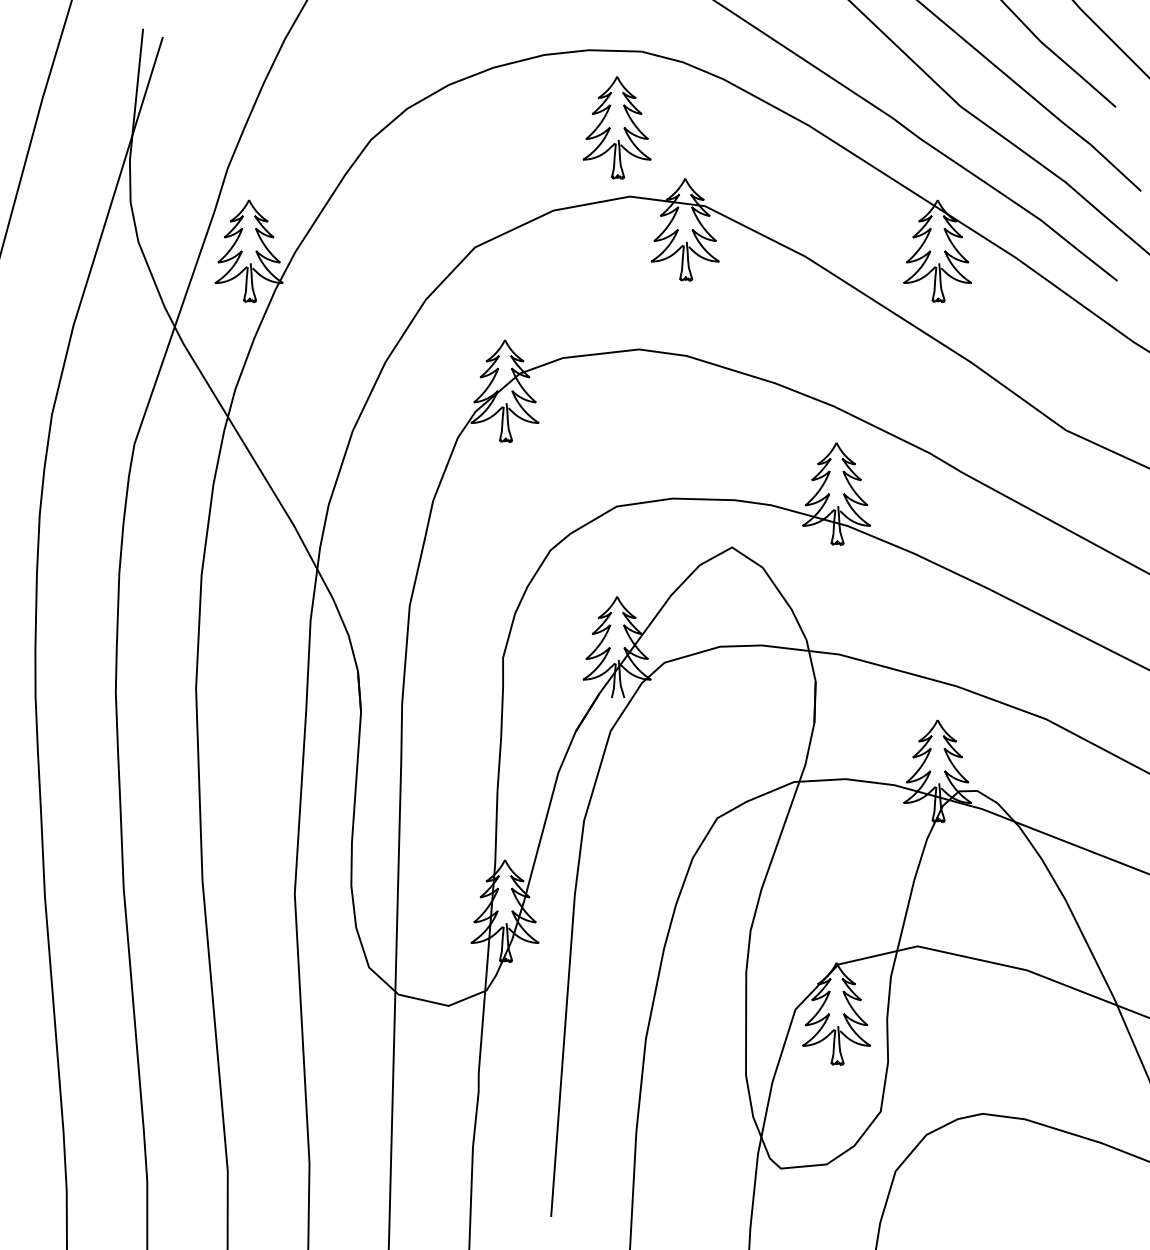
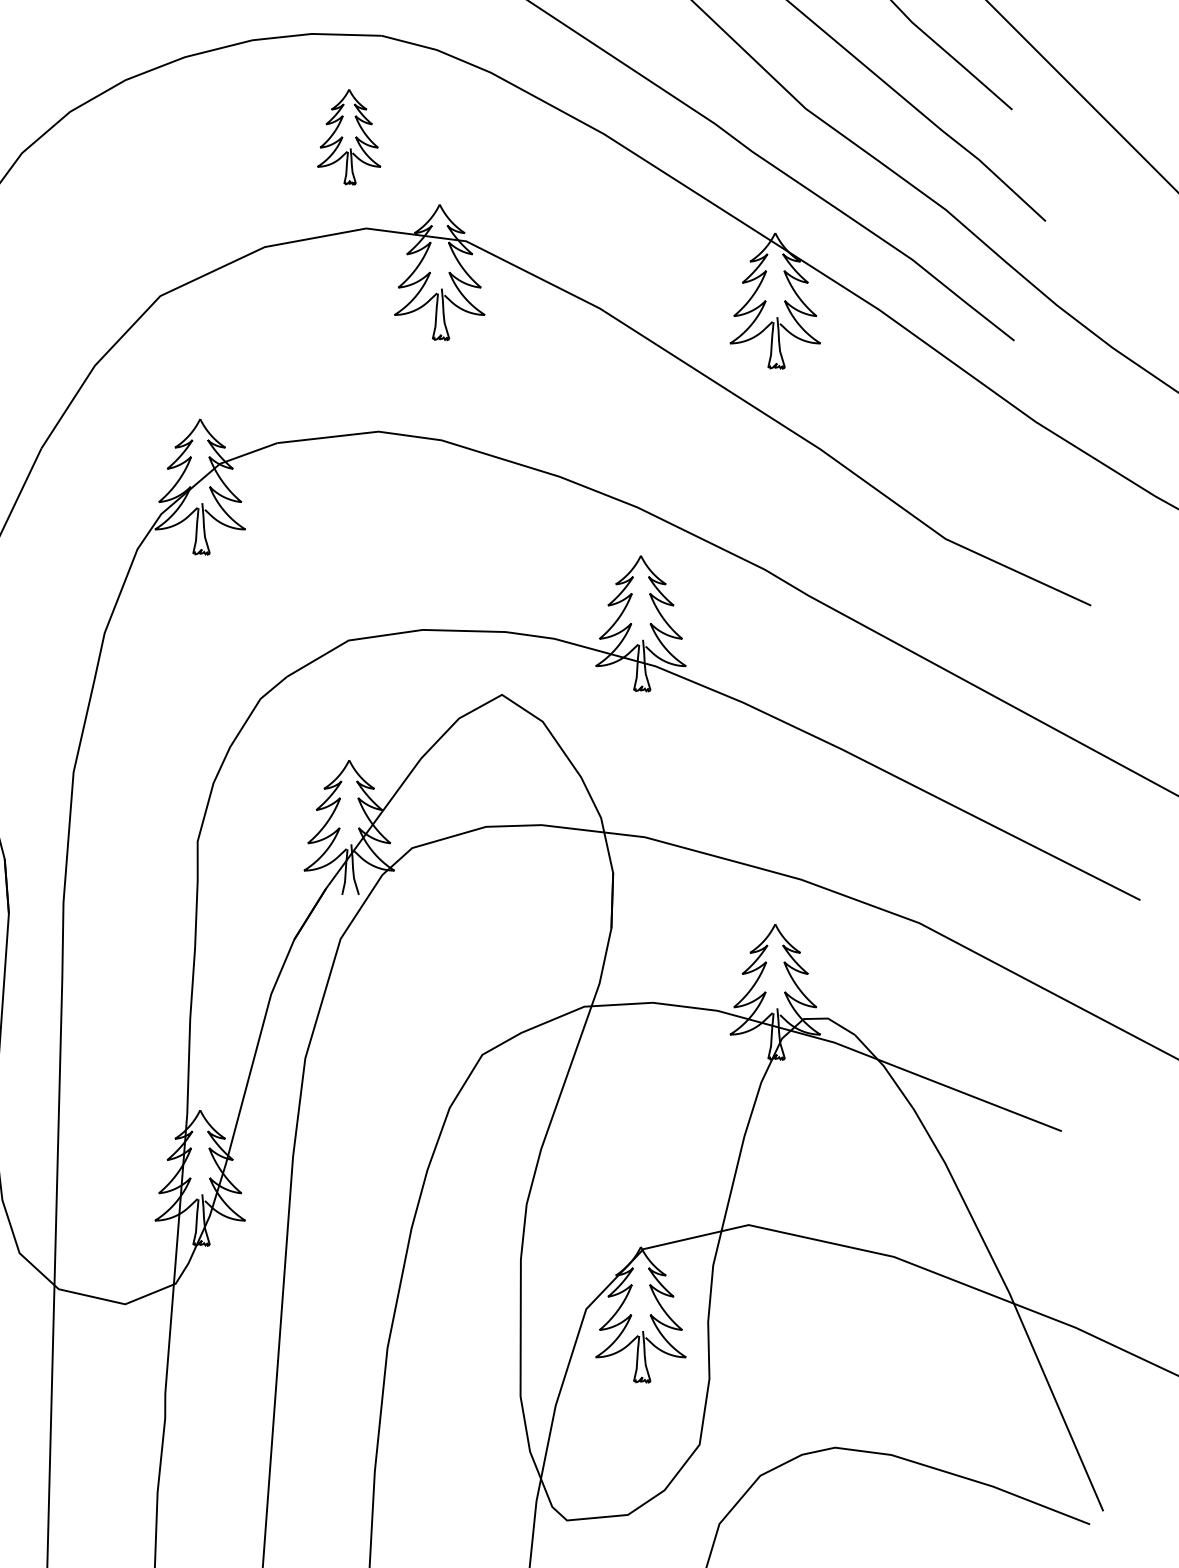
part: (616, 127) -> (348, 136), size x0.7

